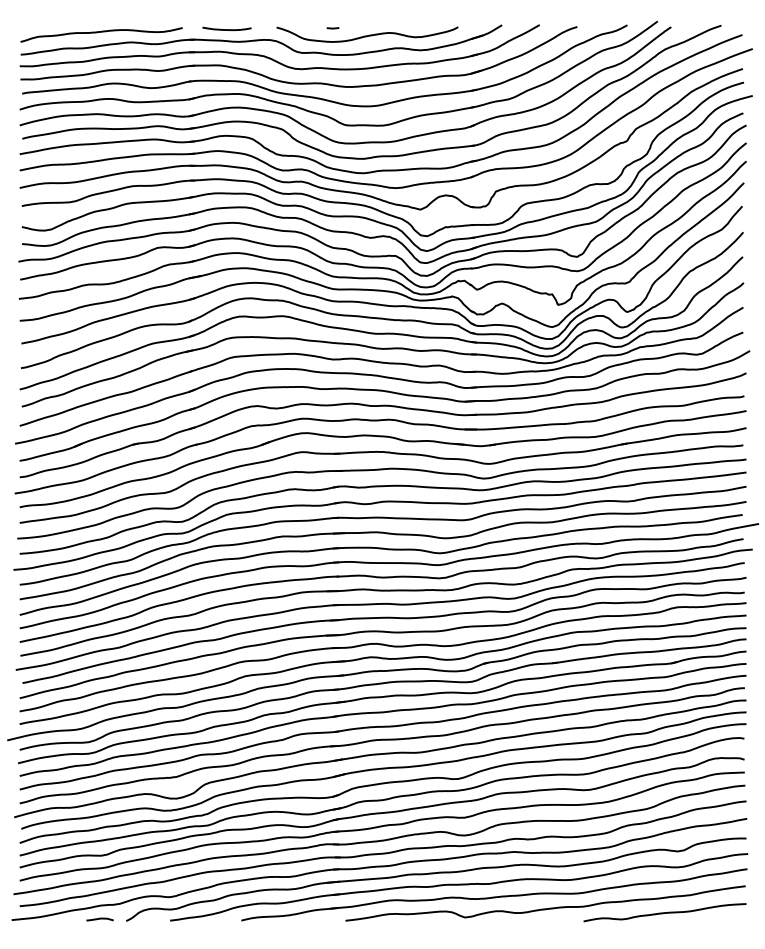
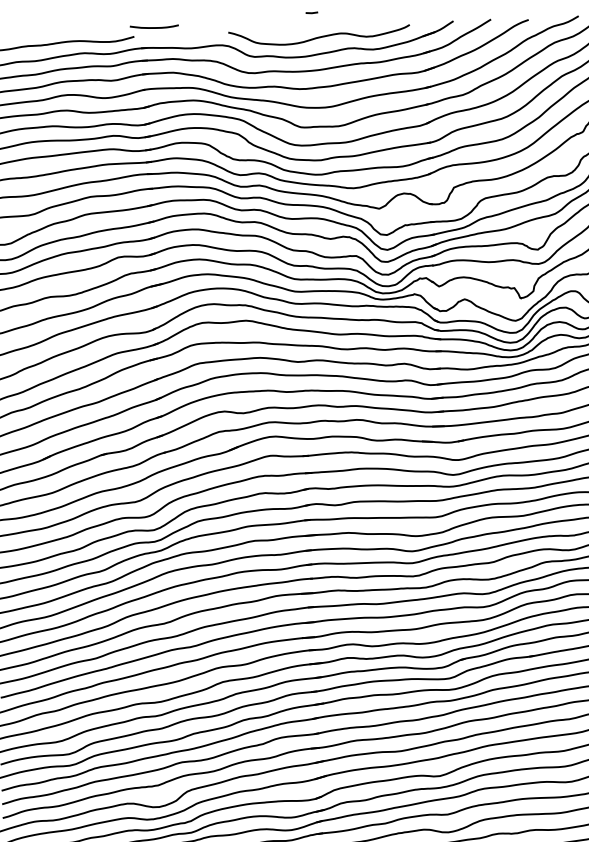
line: (332, 28) -> (311, 13), moved
curve: (226, 29) -> (153, 27), moved

